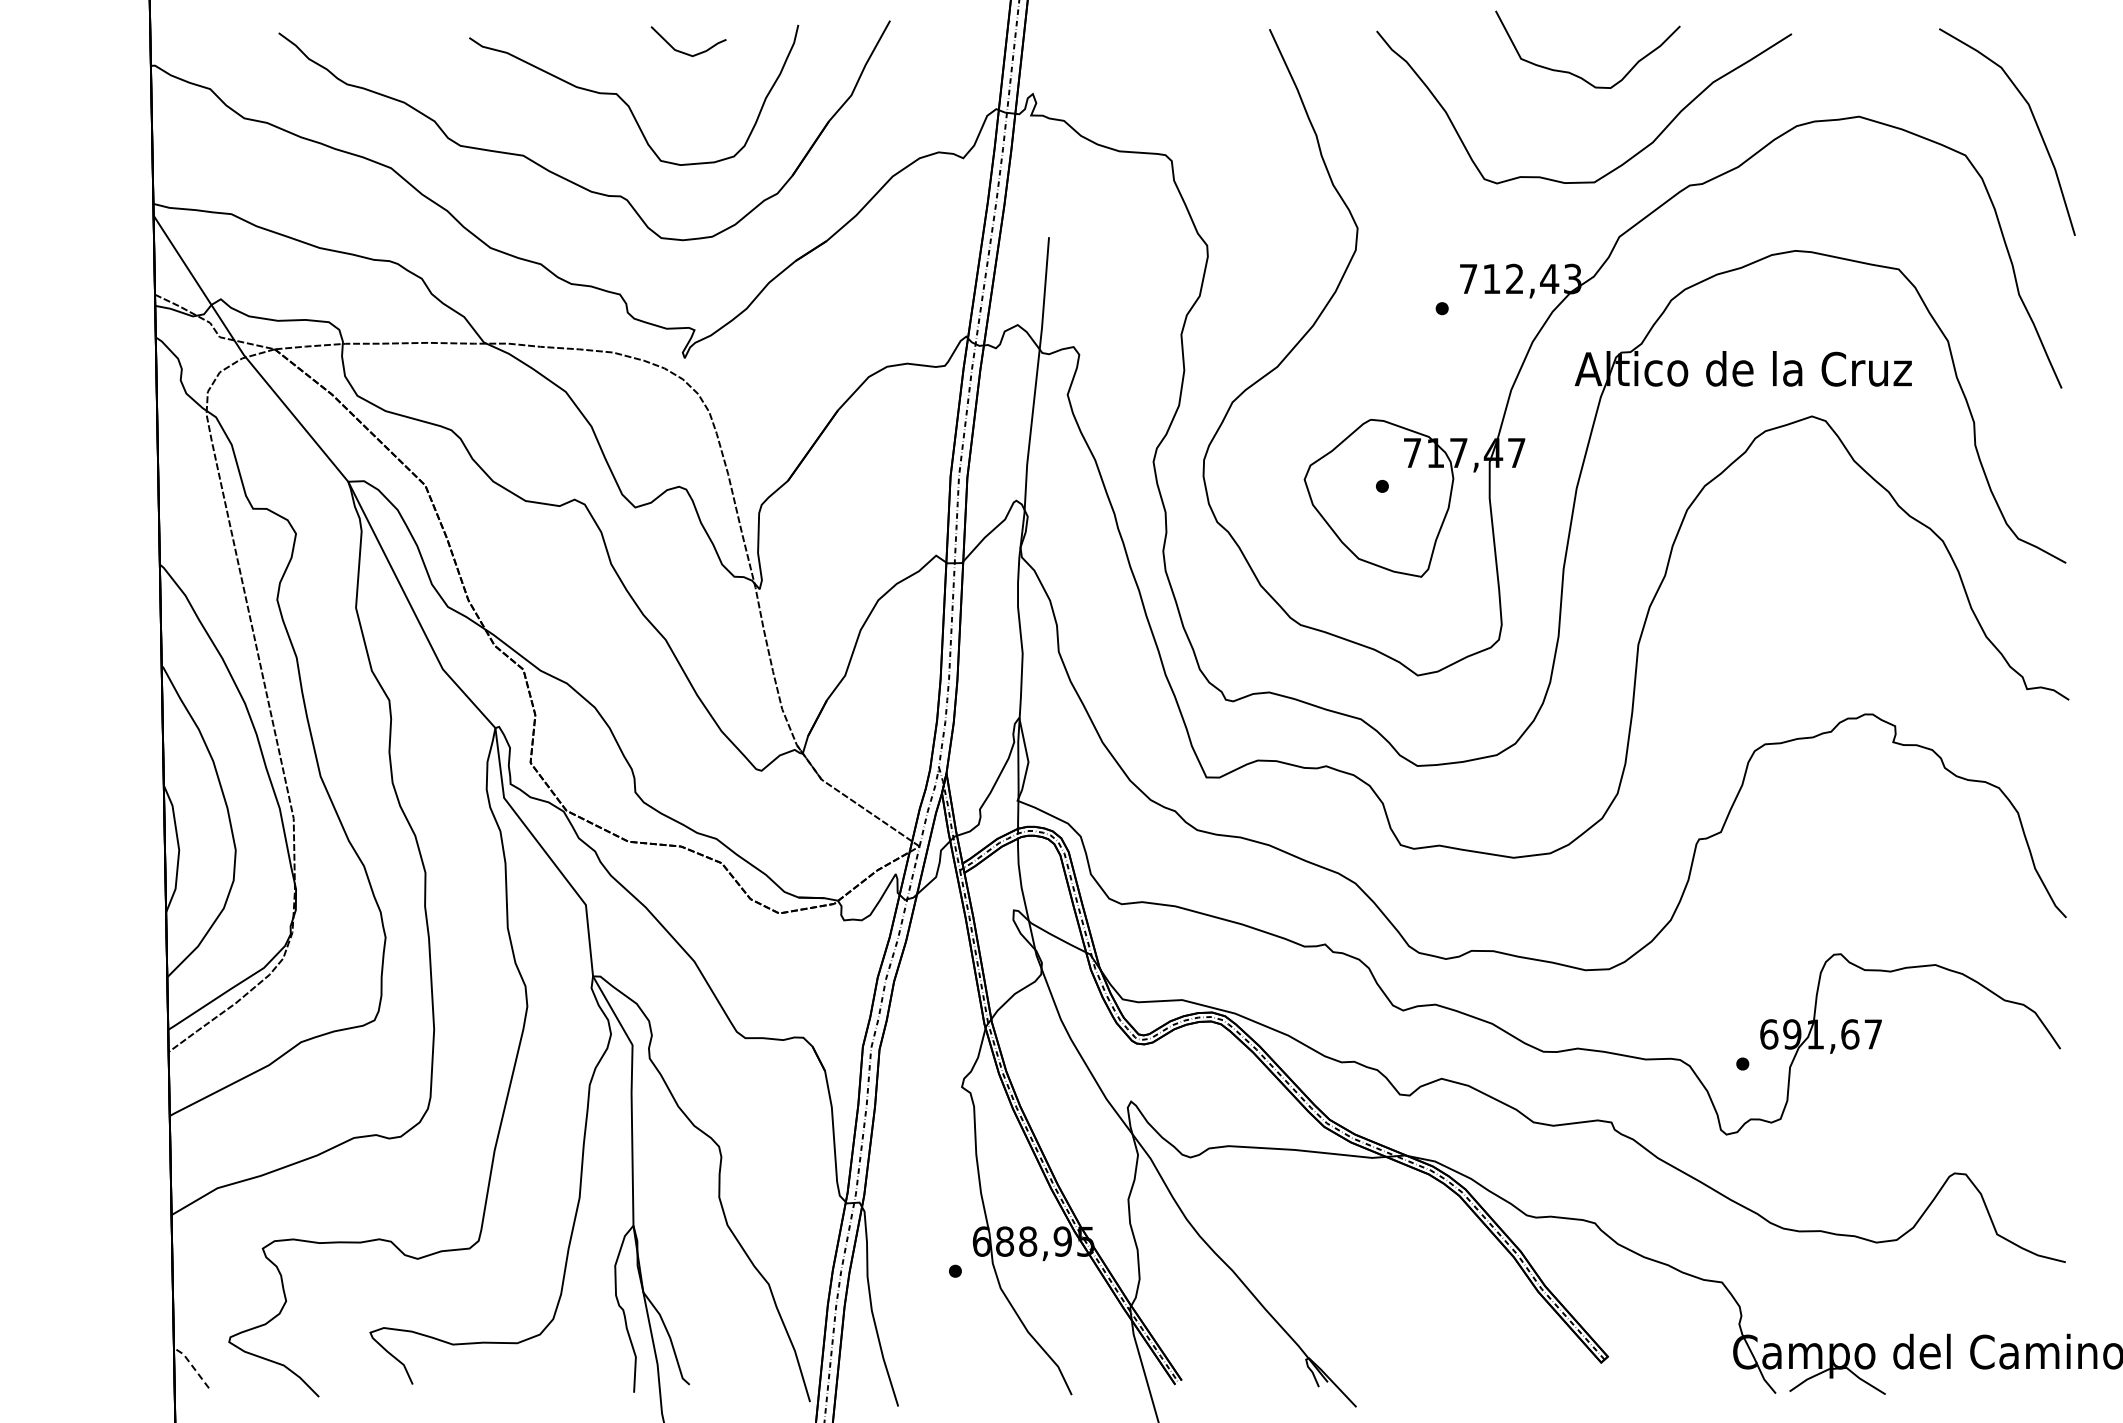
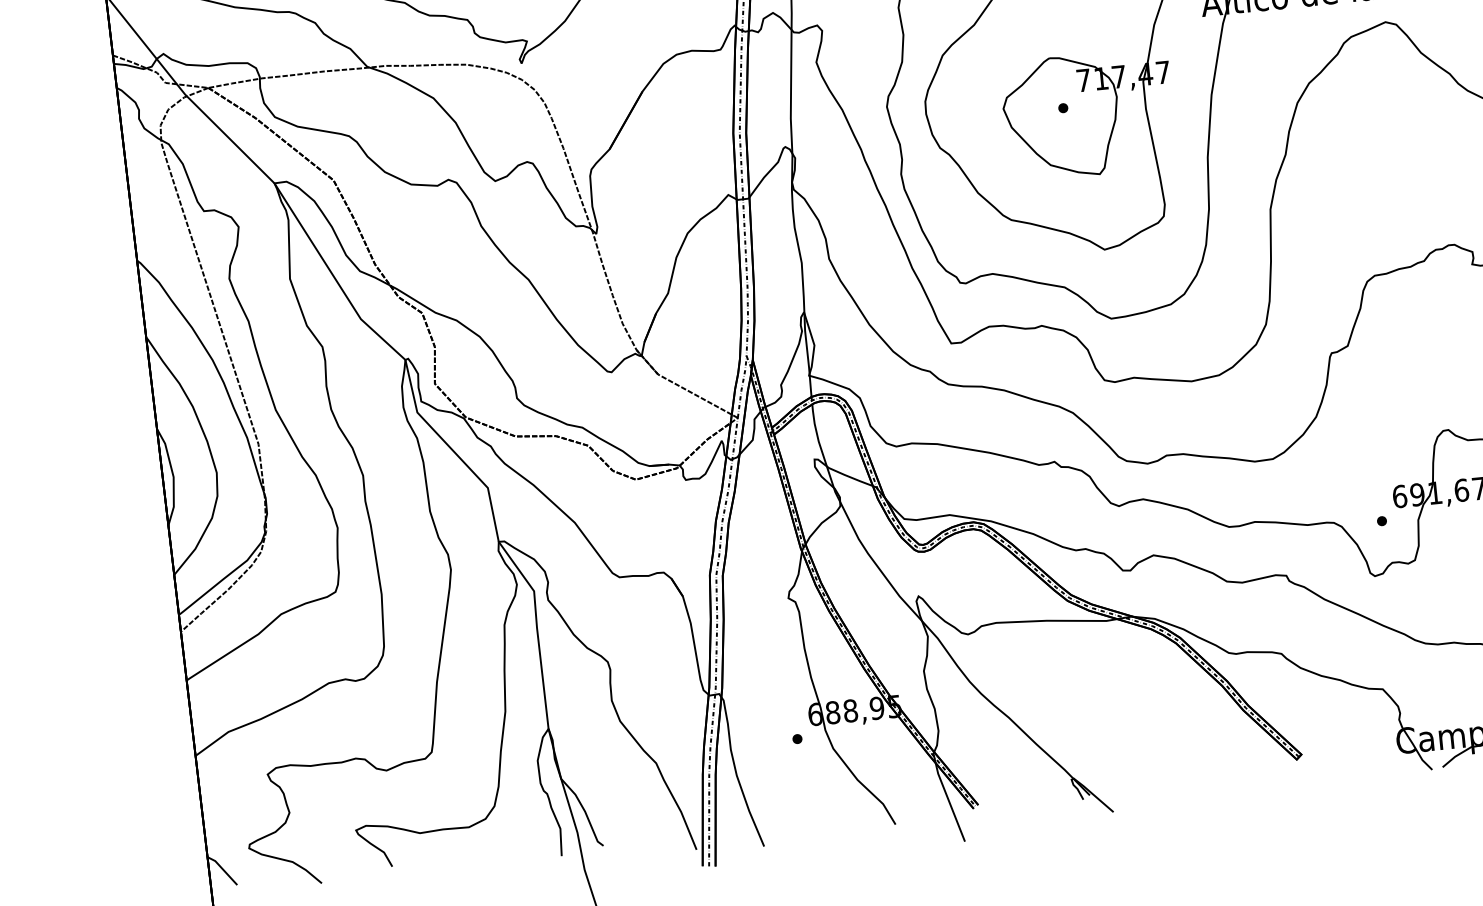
line: (192, 1366) -> (223, 869), dashed -> solid

